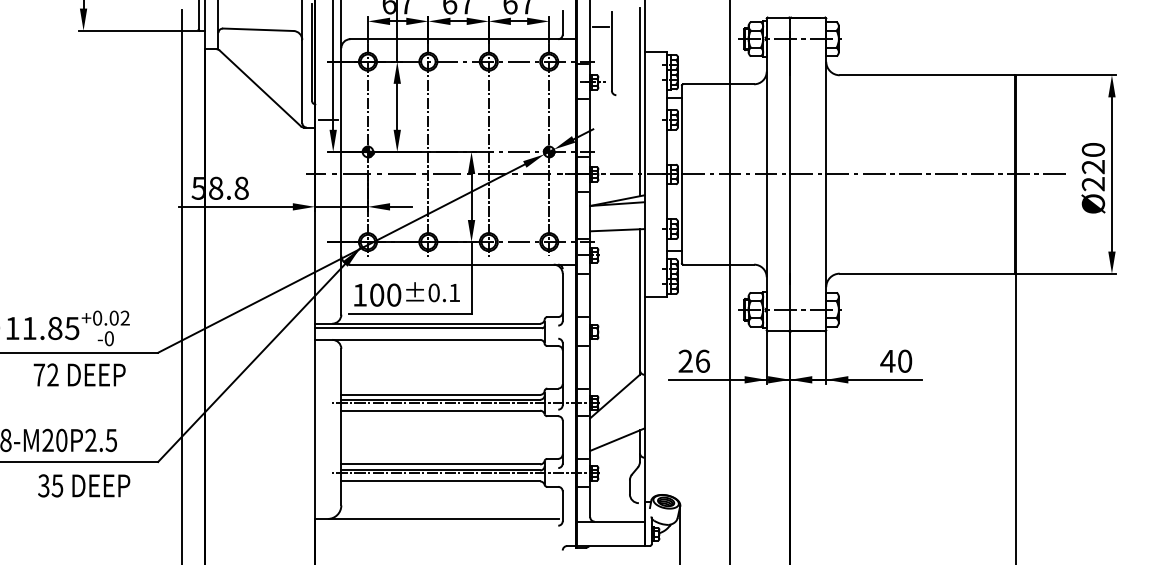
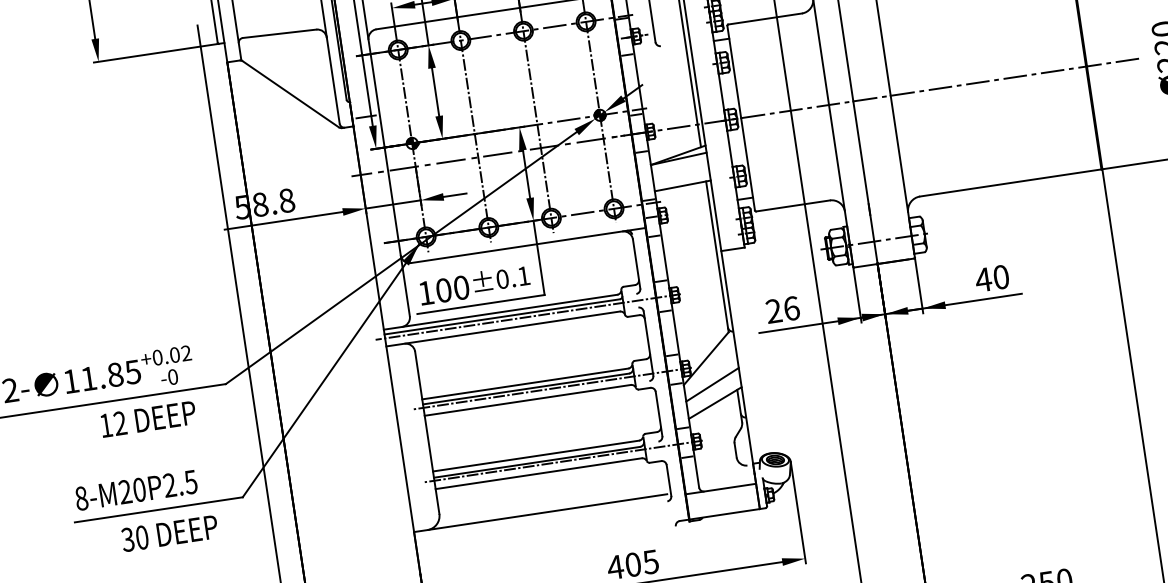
line: (452, 332) -> (527, 317), added
text: (39, 374) -> (106, 424), 72 -> 12
line: (617, 421) -> (712, 384), added
text: (57, 485) -> (142, 537), 35 -> 30

